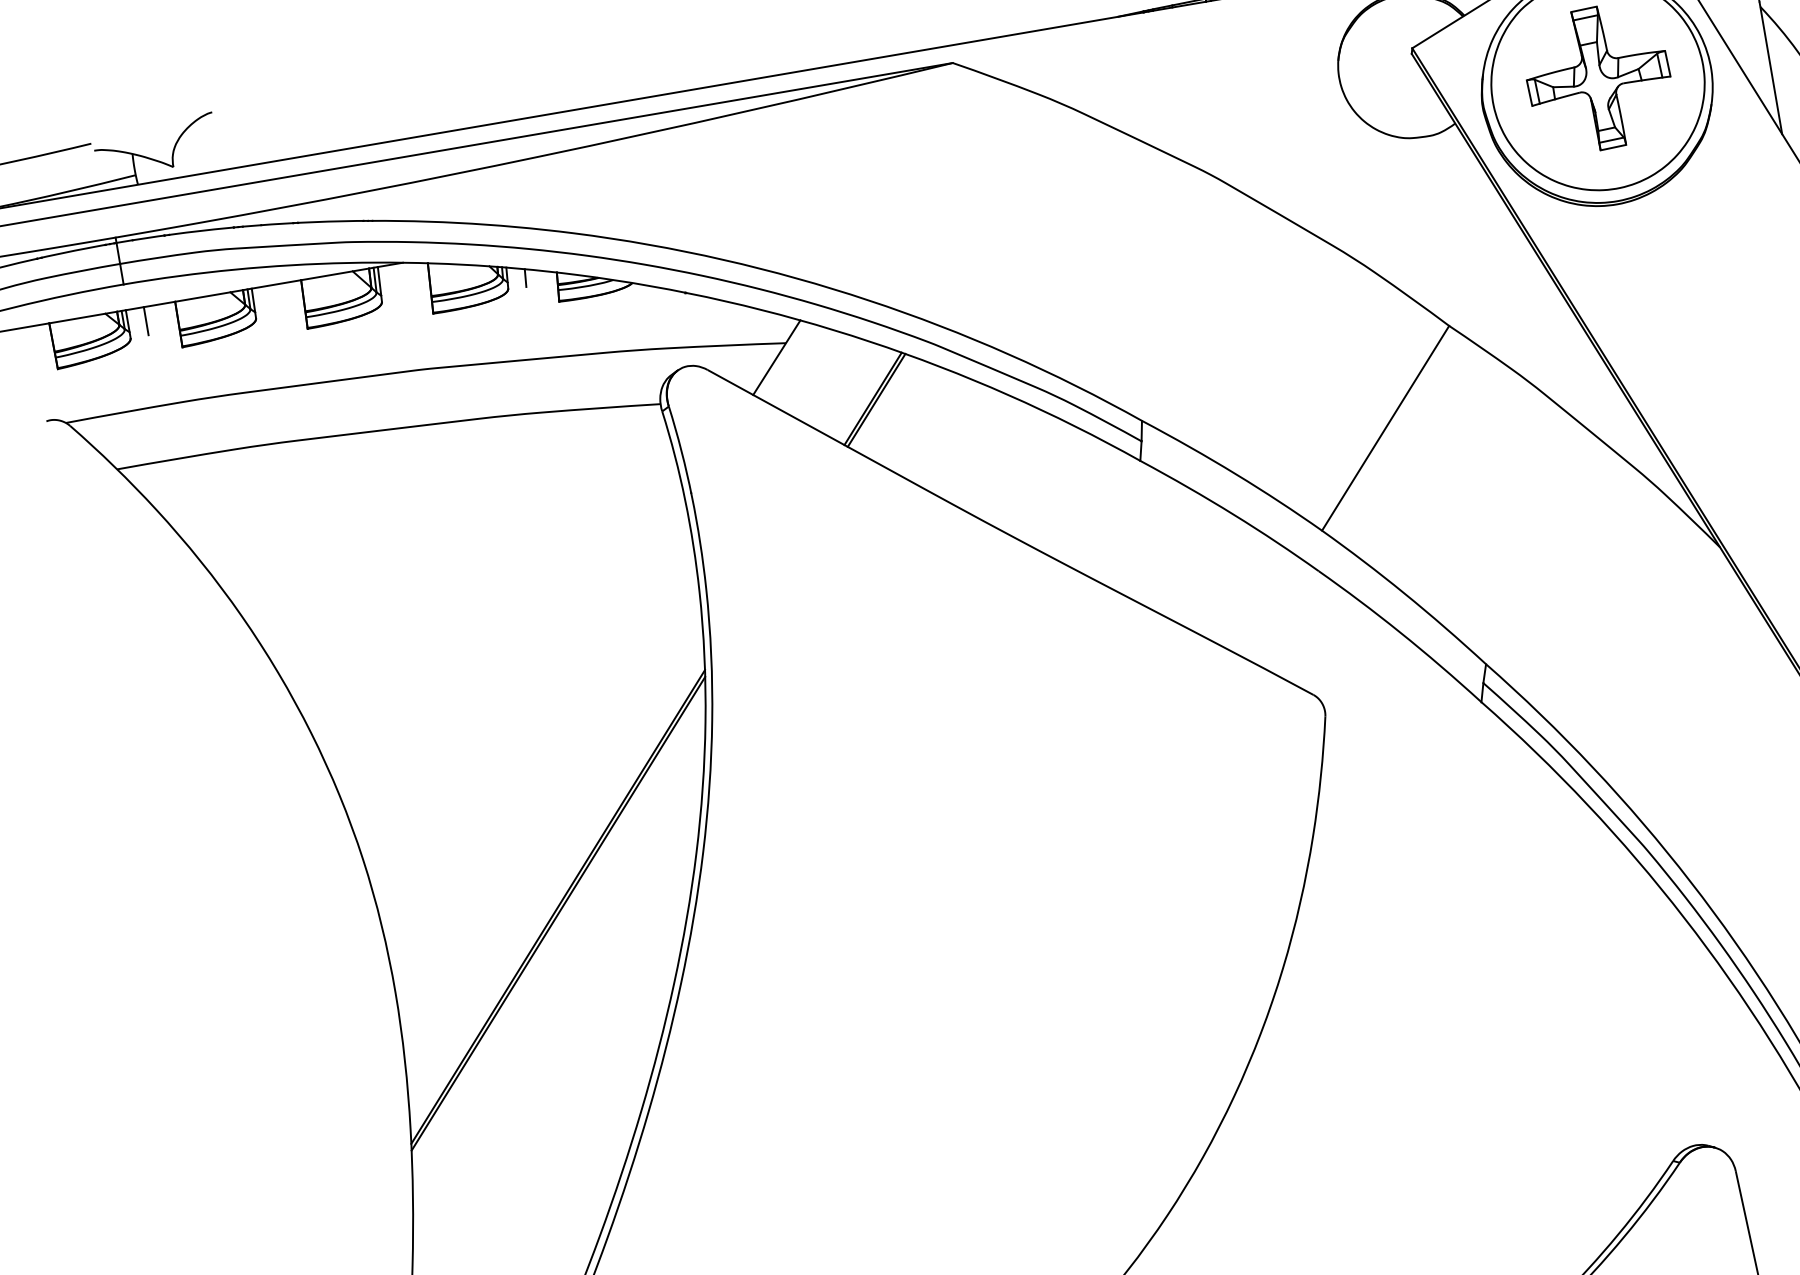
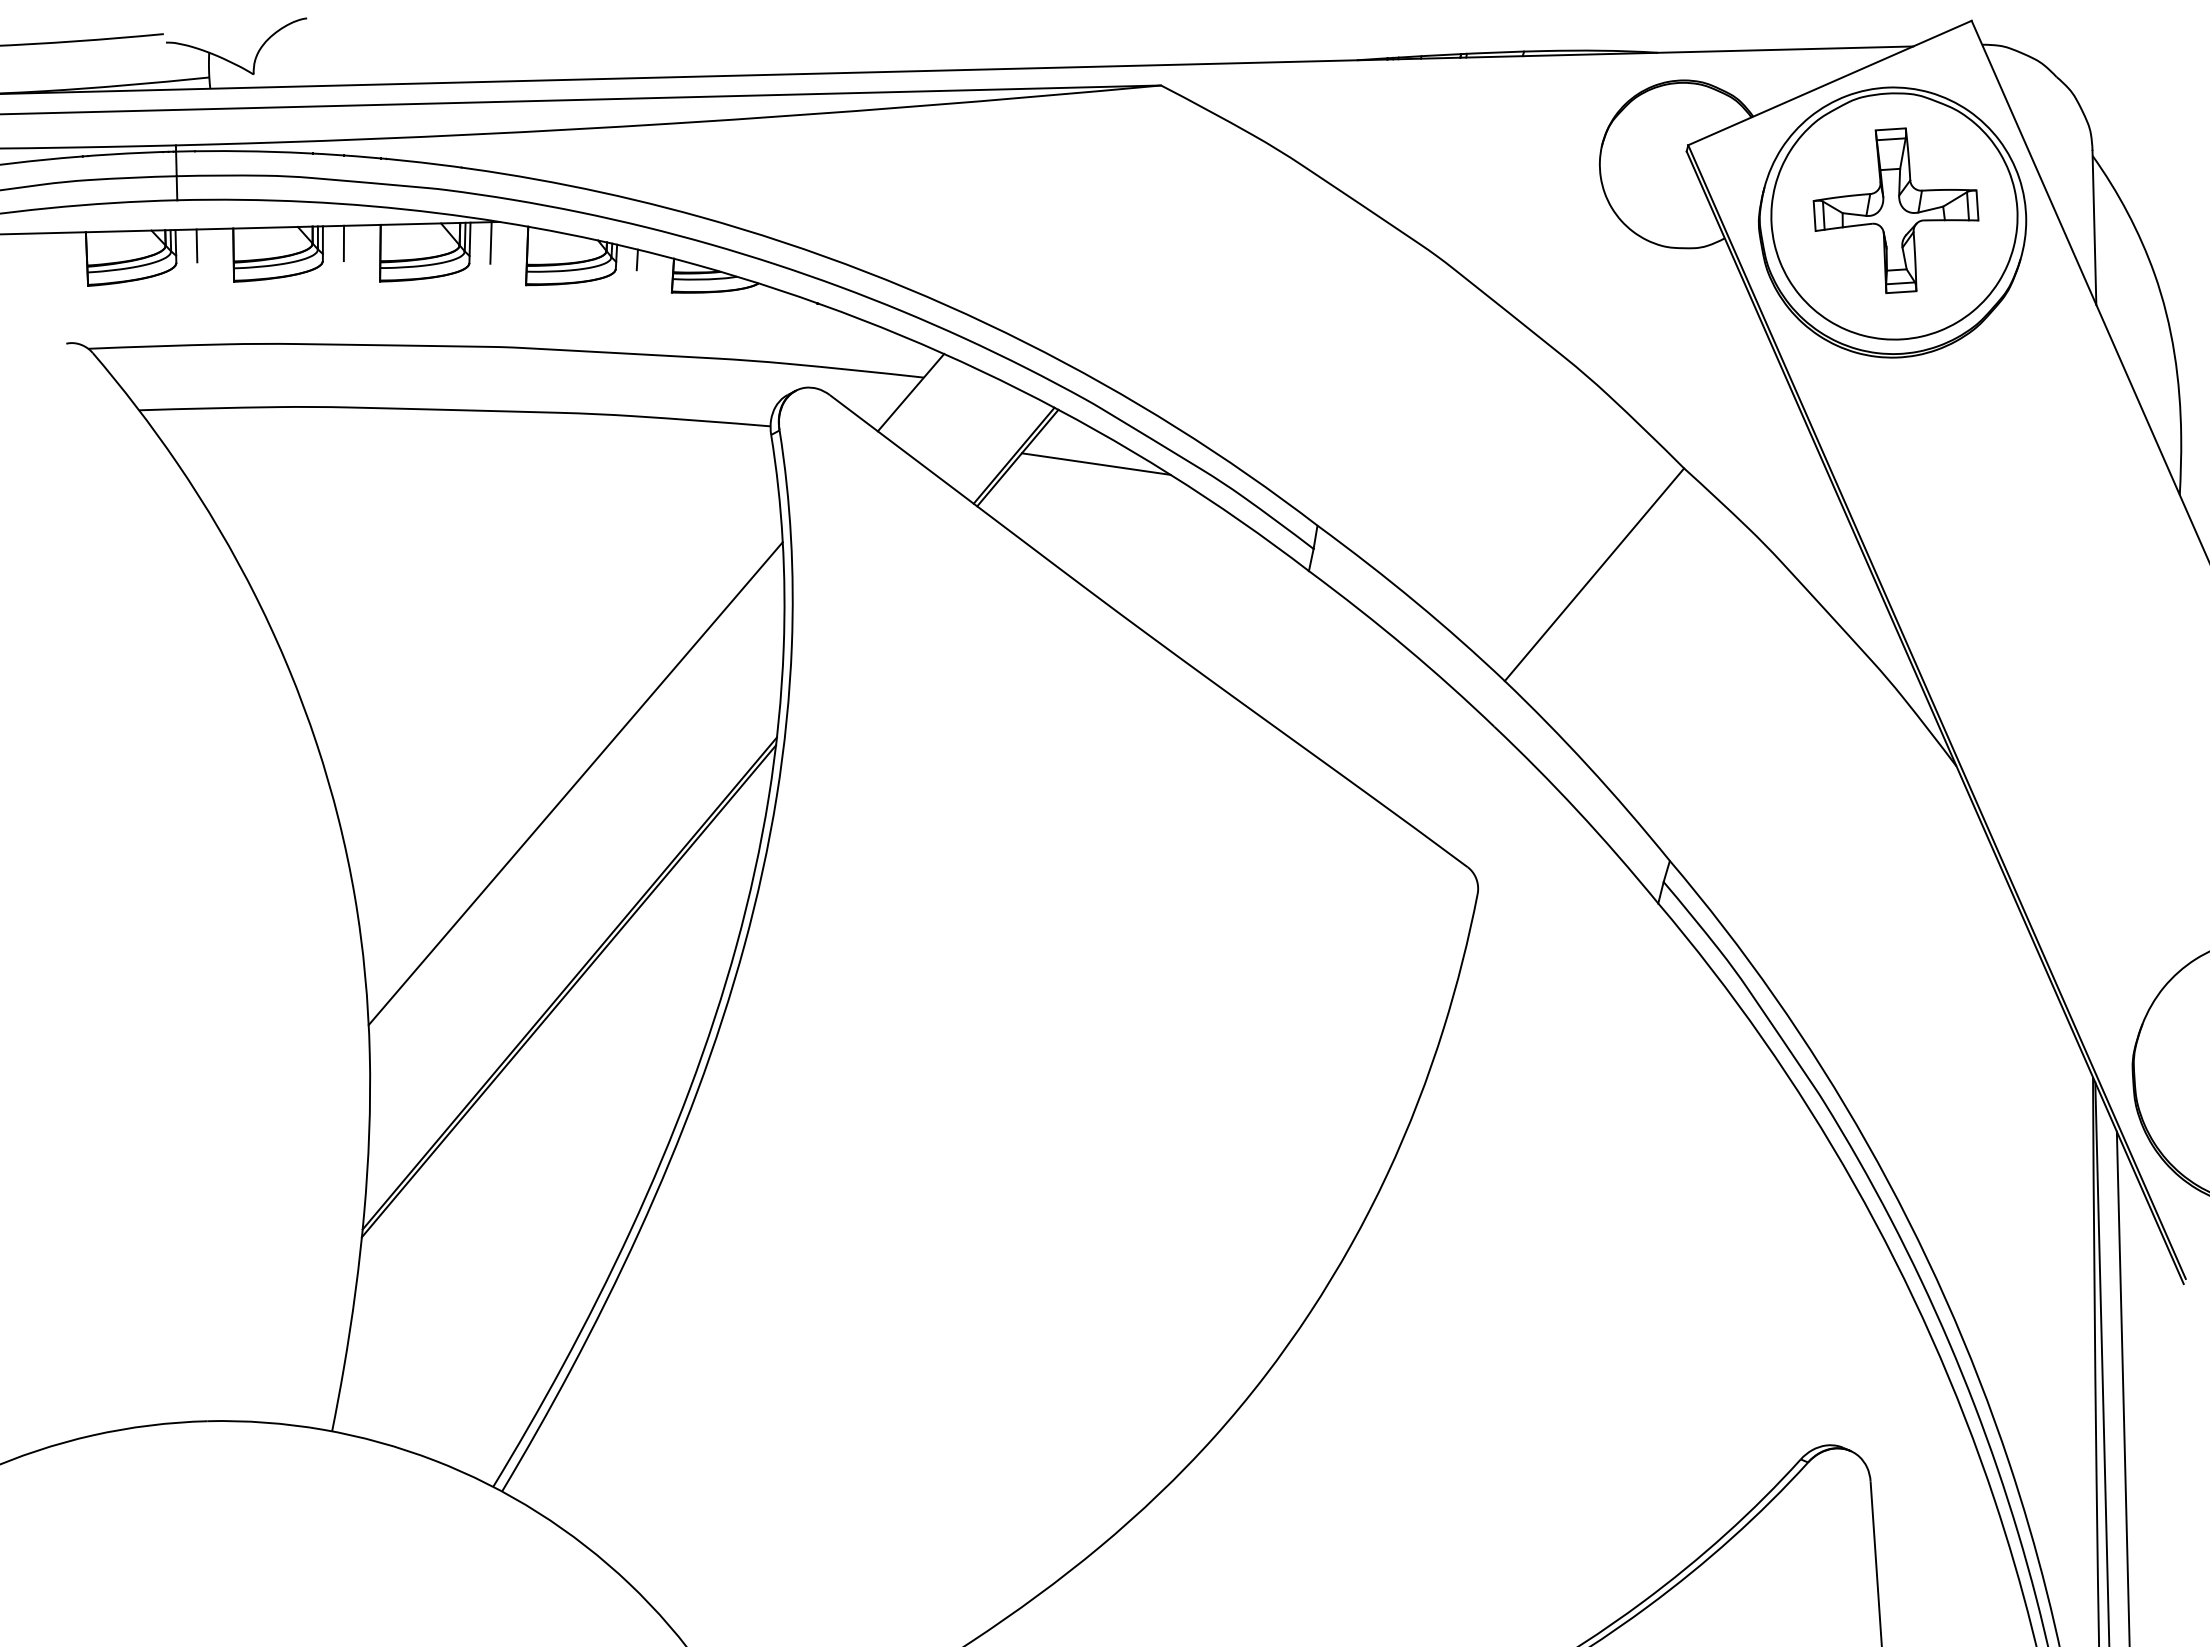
line: (397, 281) -> (490, 242), added
line: (271, 300) -> (343, 243), added
line: (943, 395) -> (1095, 463), added
line: (538, 734) -> (575, 783), added

